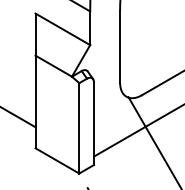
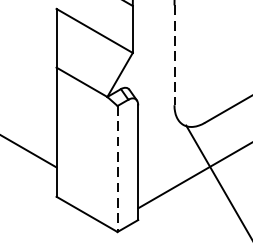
line: (120, 46) -> (175, 54), solid -> dashed
line: (79, 128) -> (117, 169), solid -> dashed

